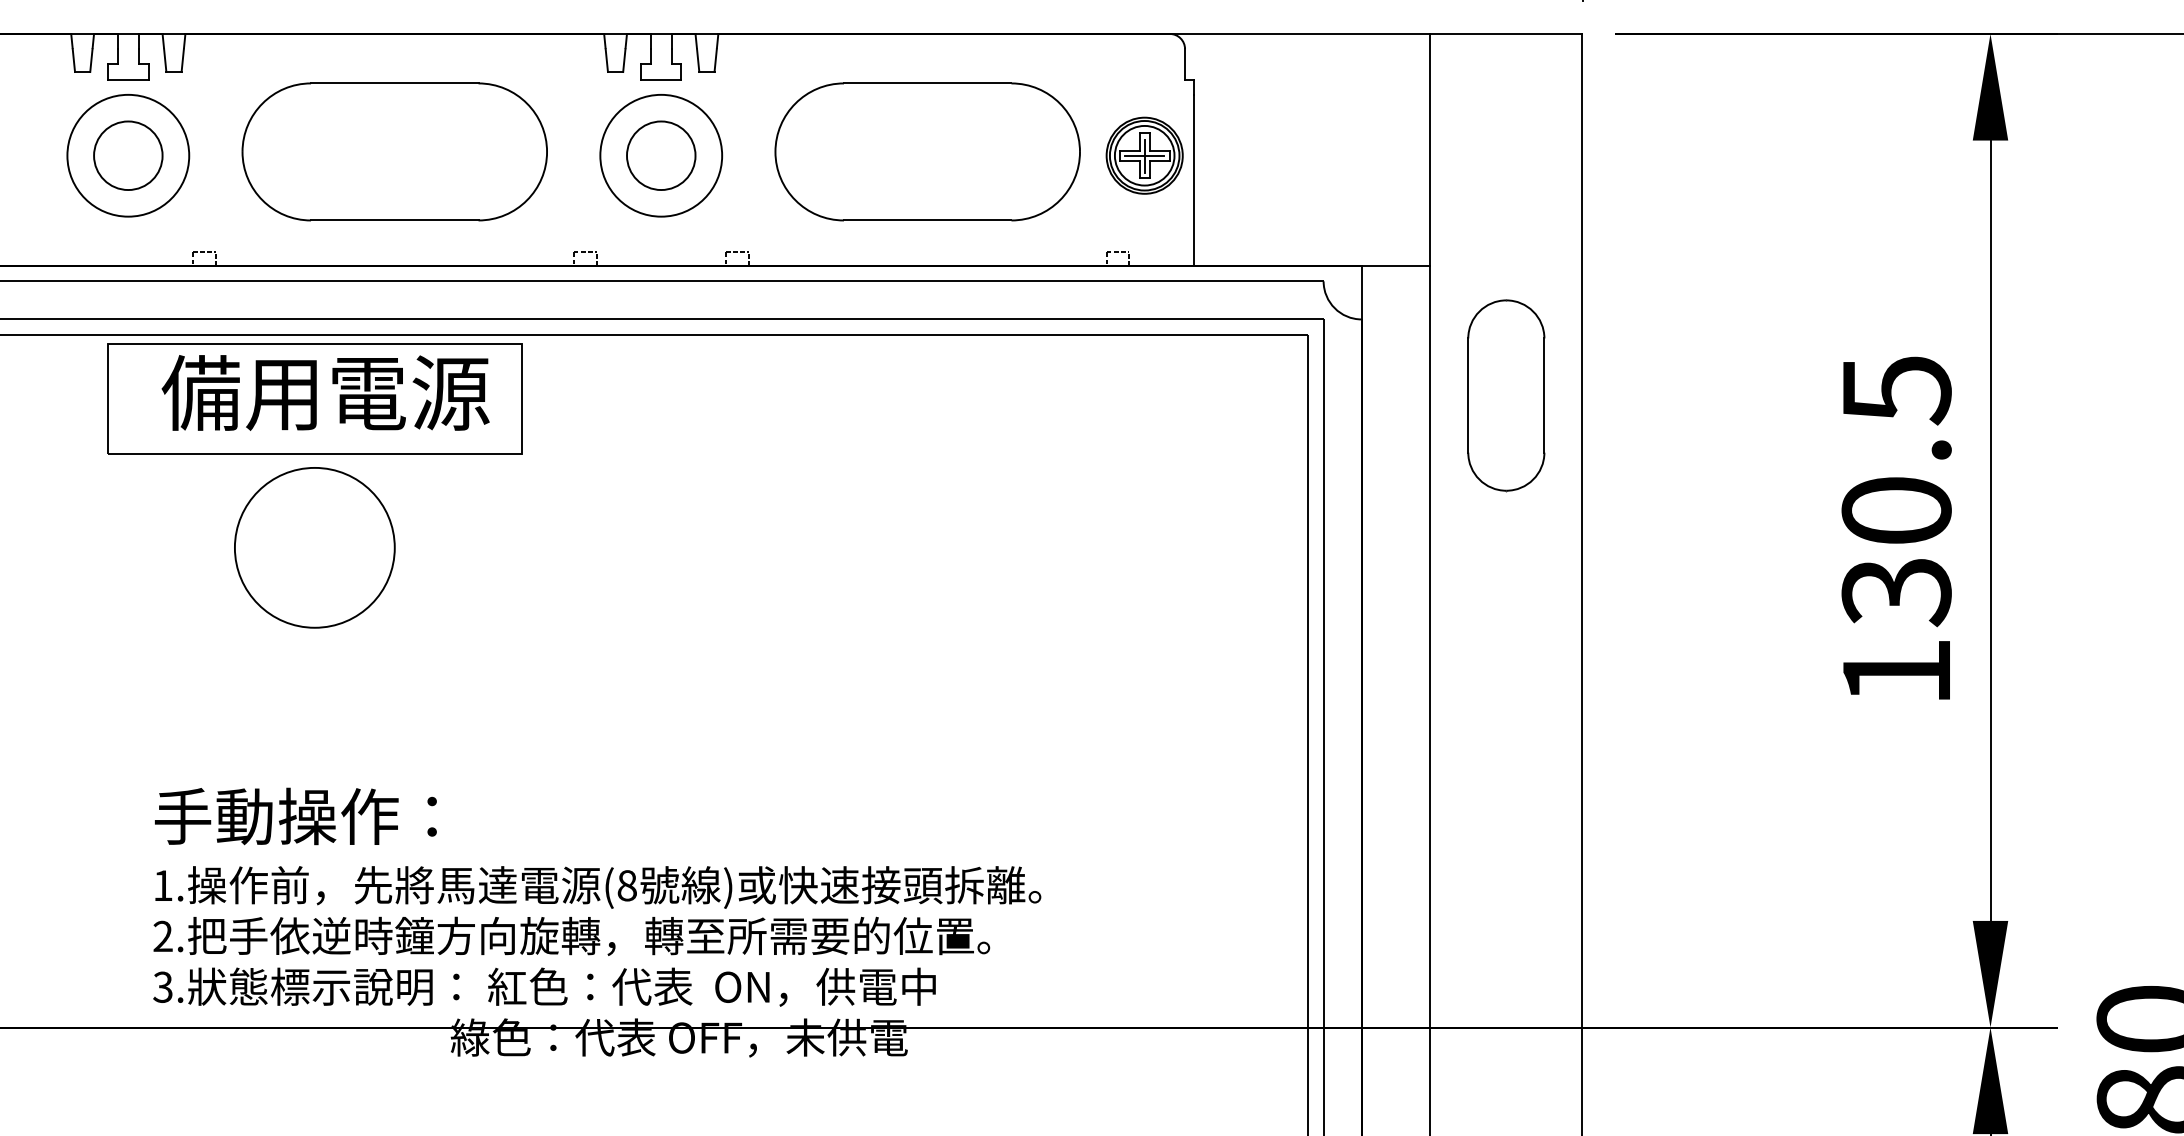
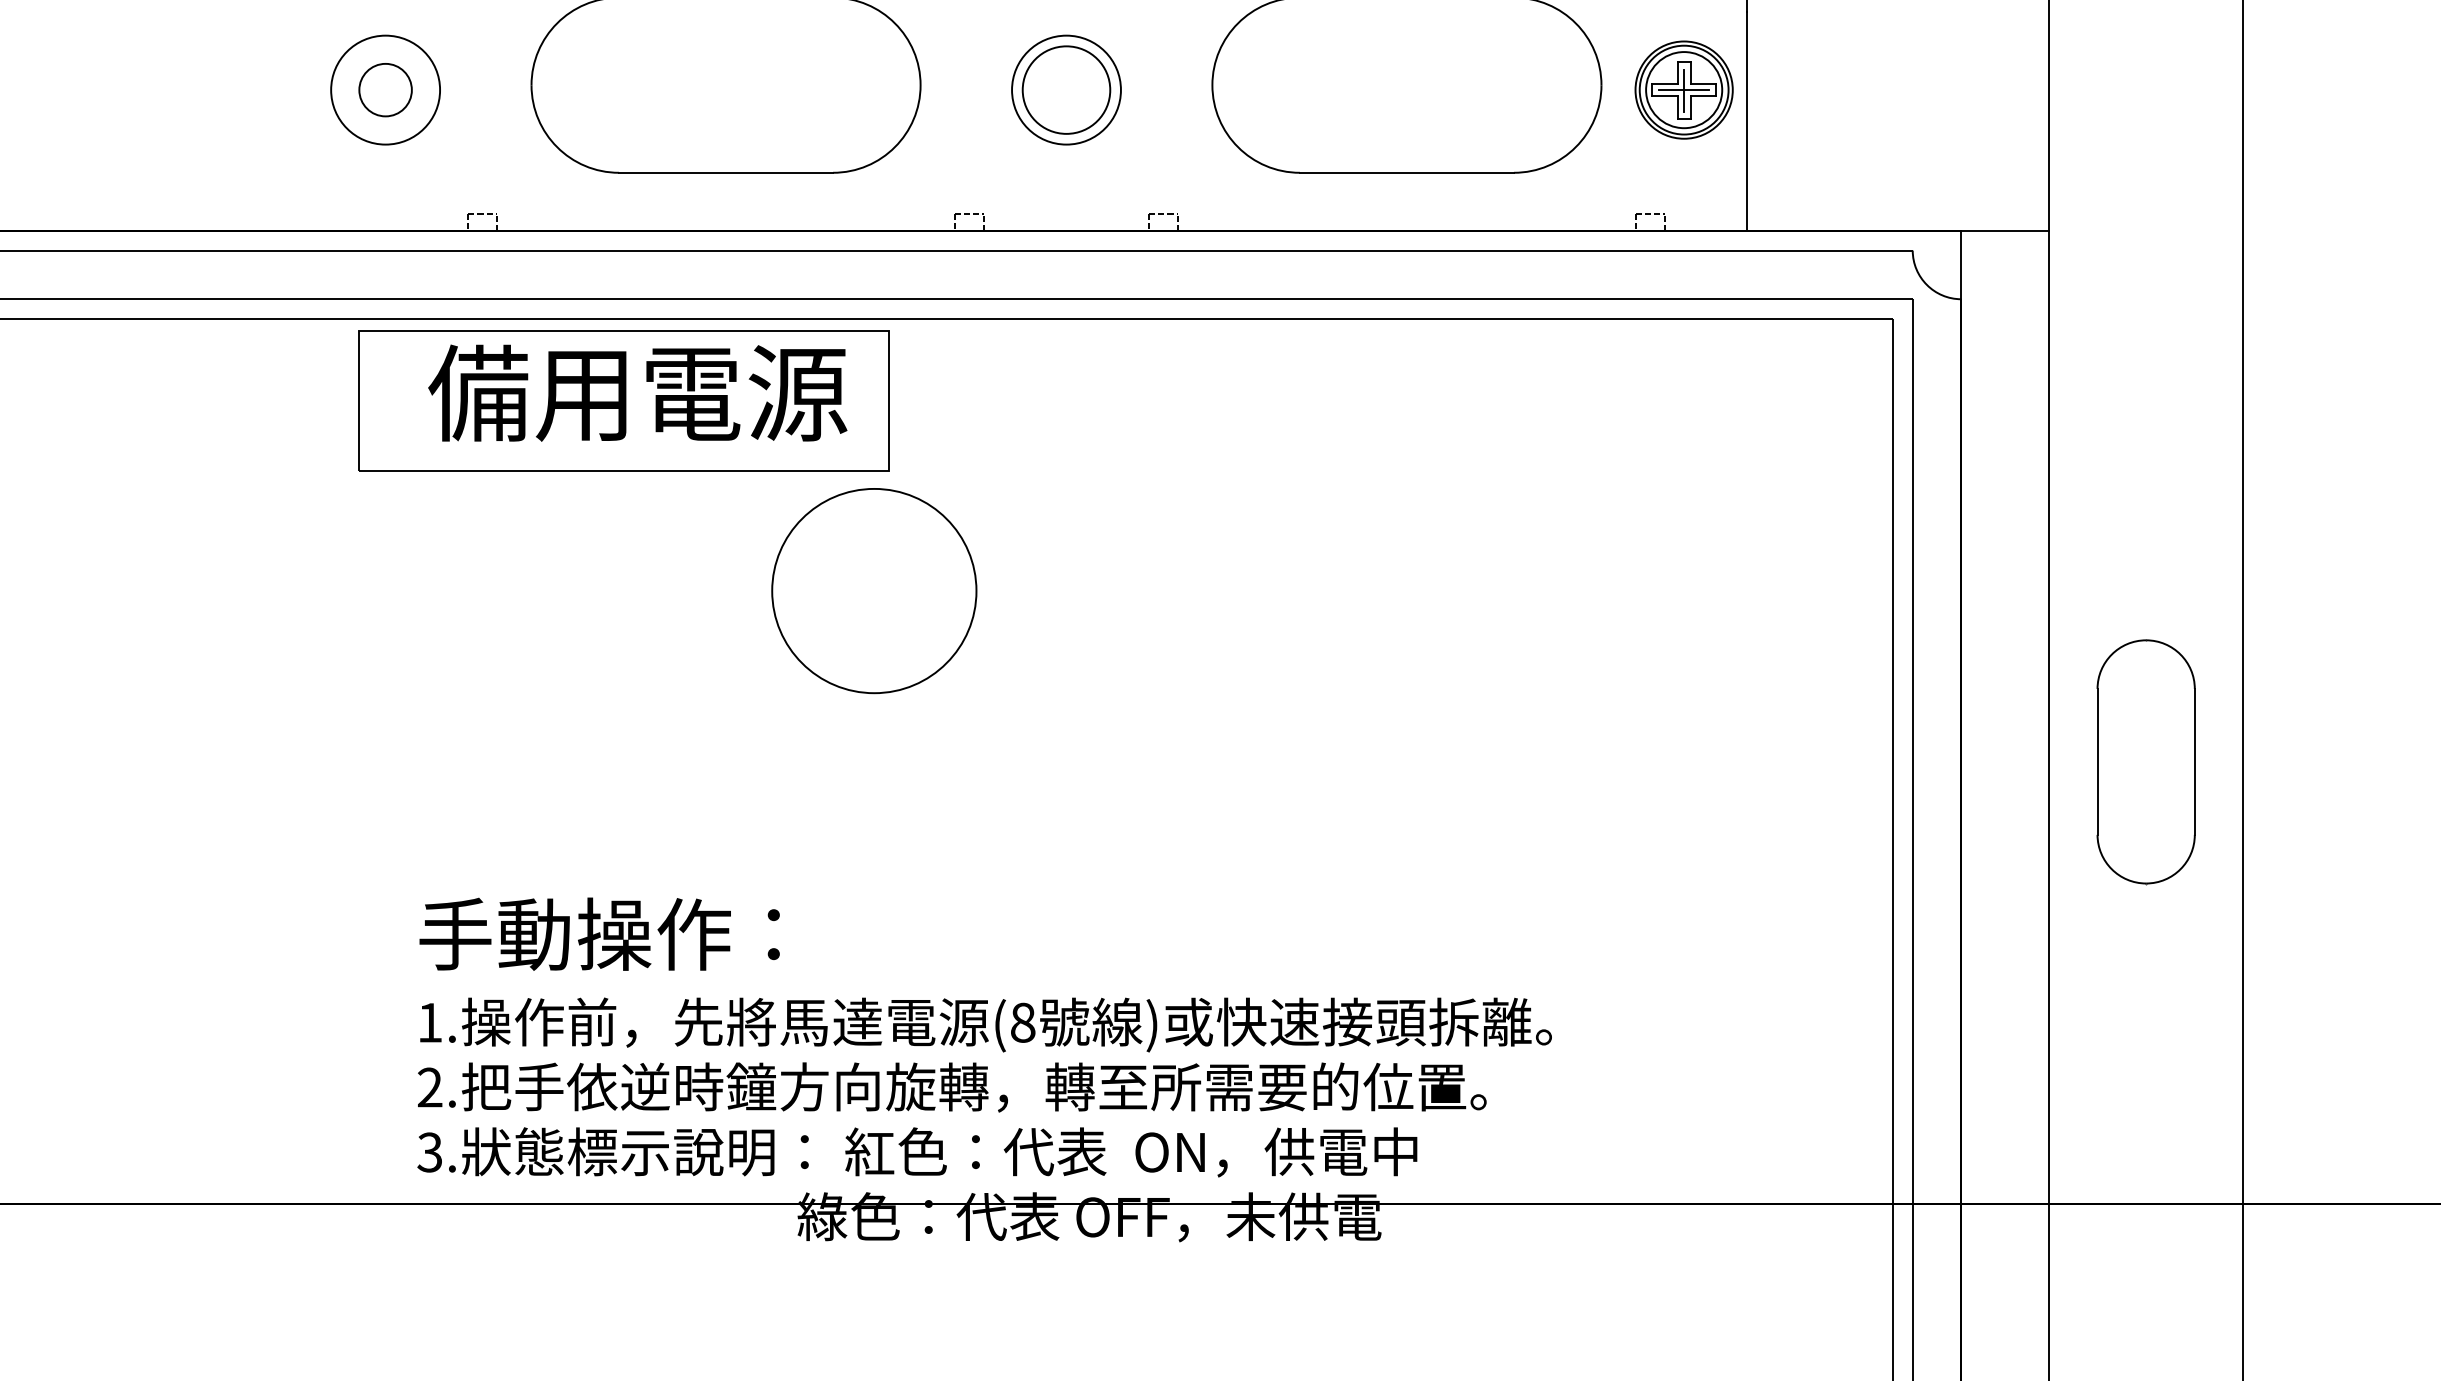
circle: (128, 155) -> (385, 89), size x0.6
circle: (128, 155) -> (385, 89), size x0.7
circle: (661, 155) -> (1066, 89), size x0.7
part: (1506, 395) -> (2146, 761), moved
circle: (314, 547) -> (873, 590), moved

